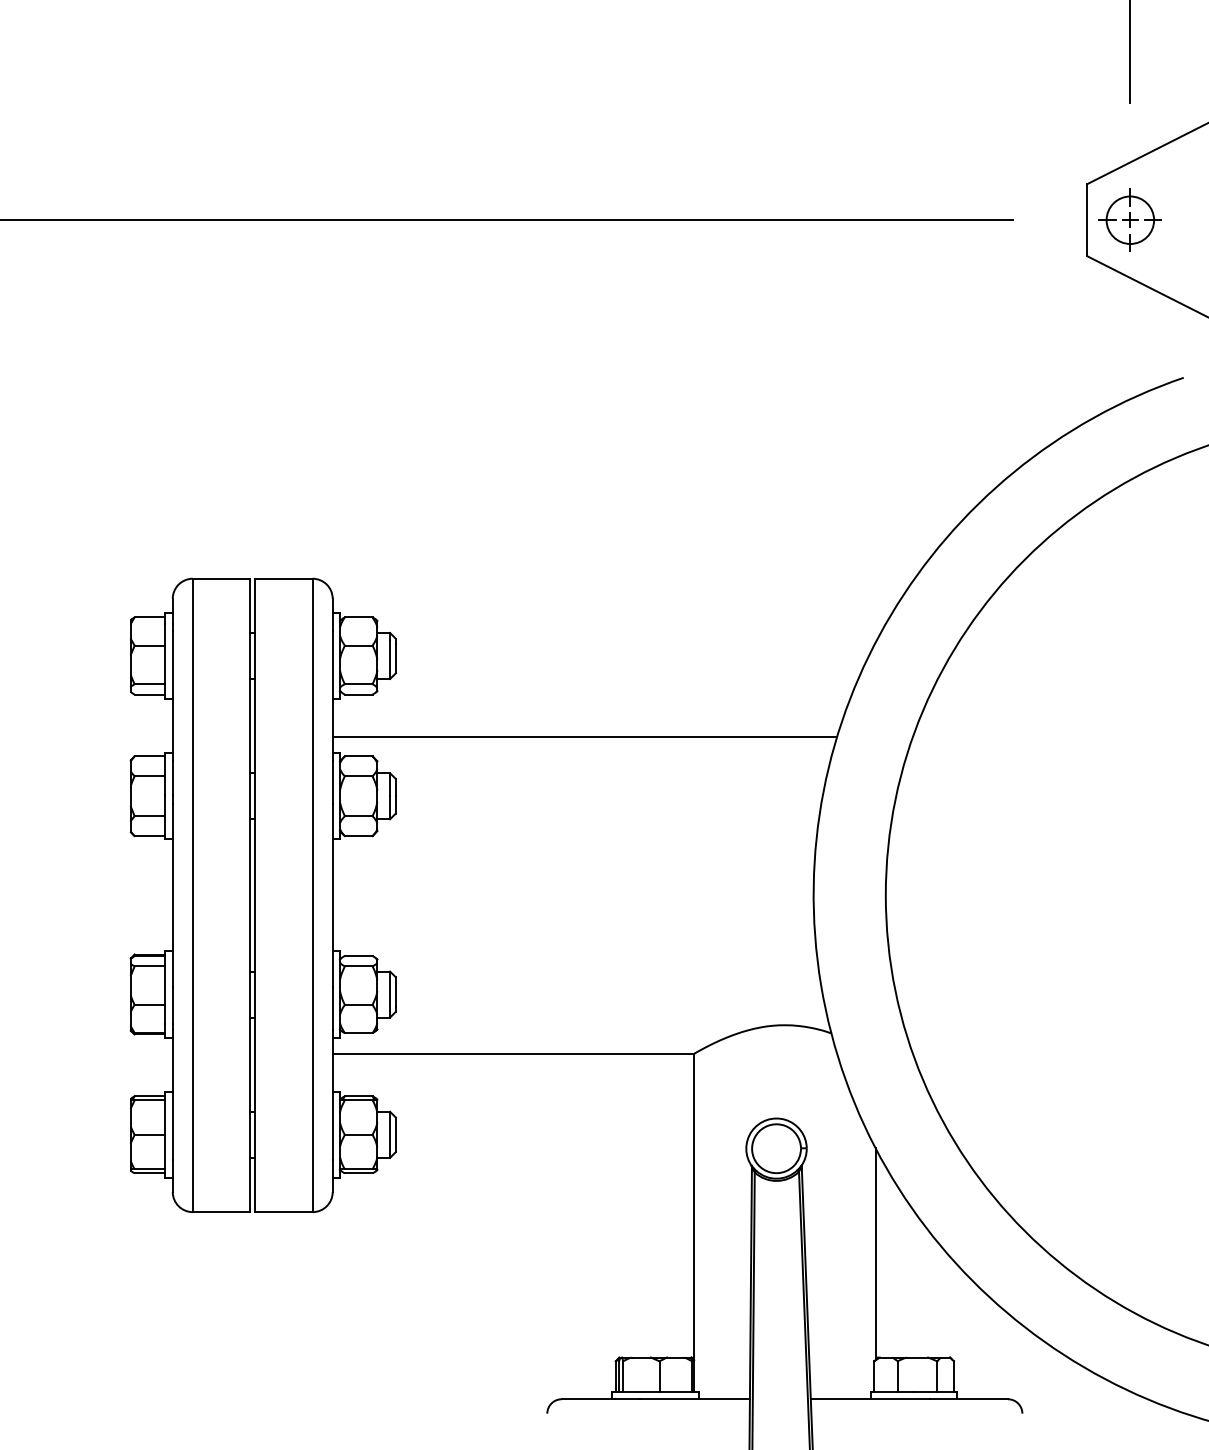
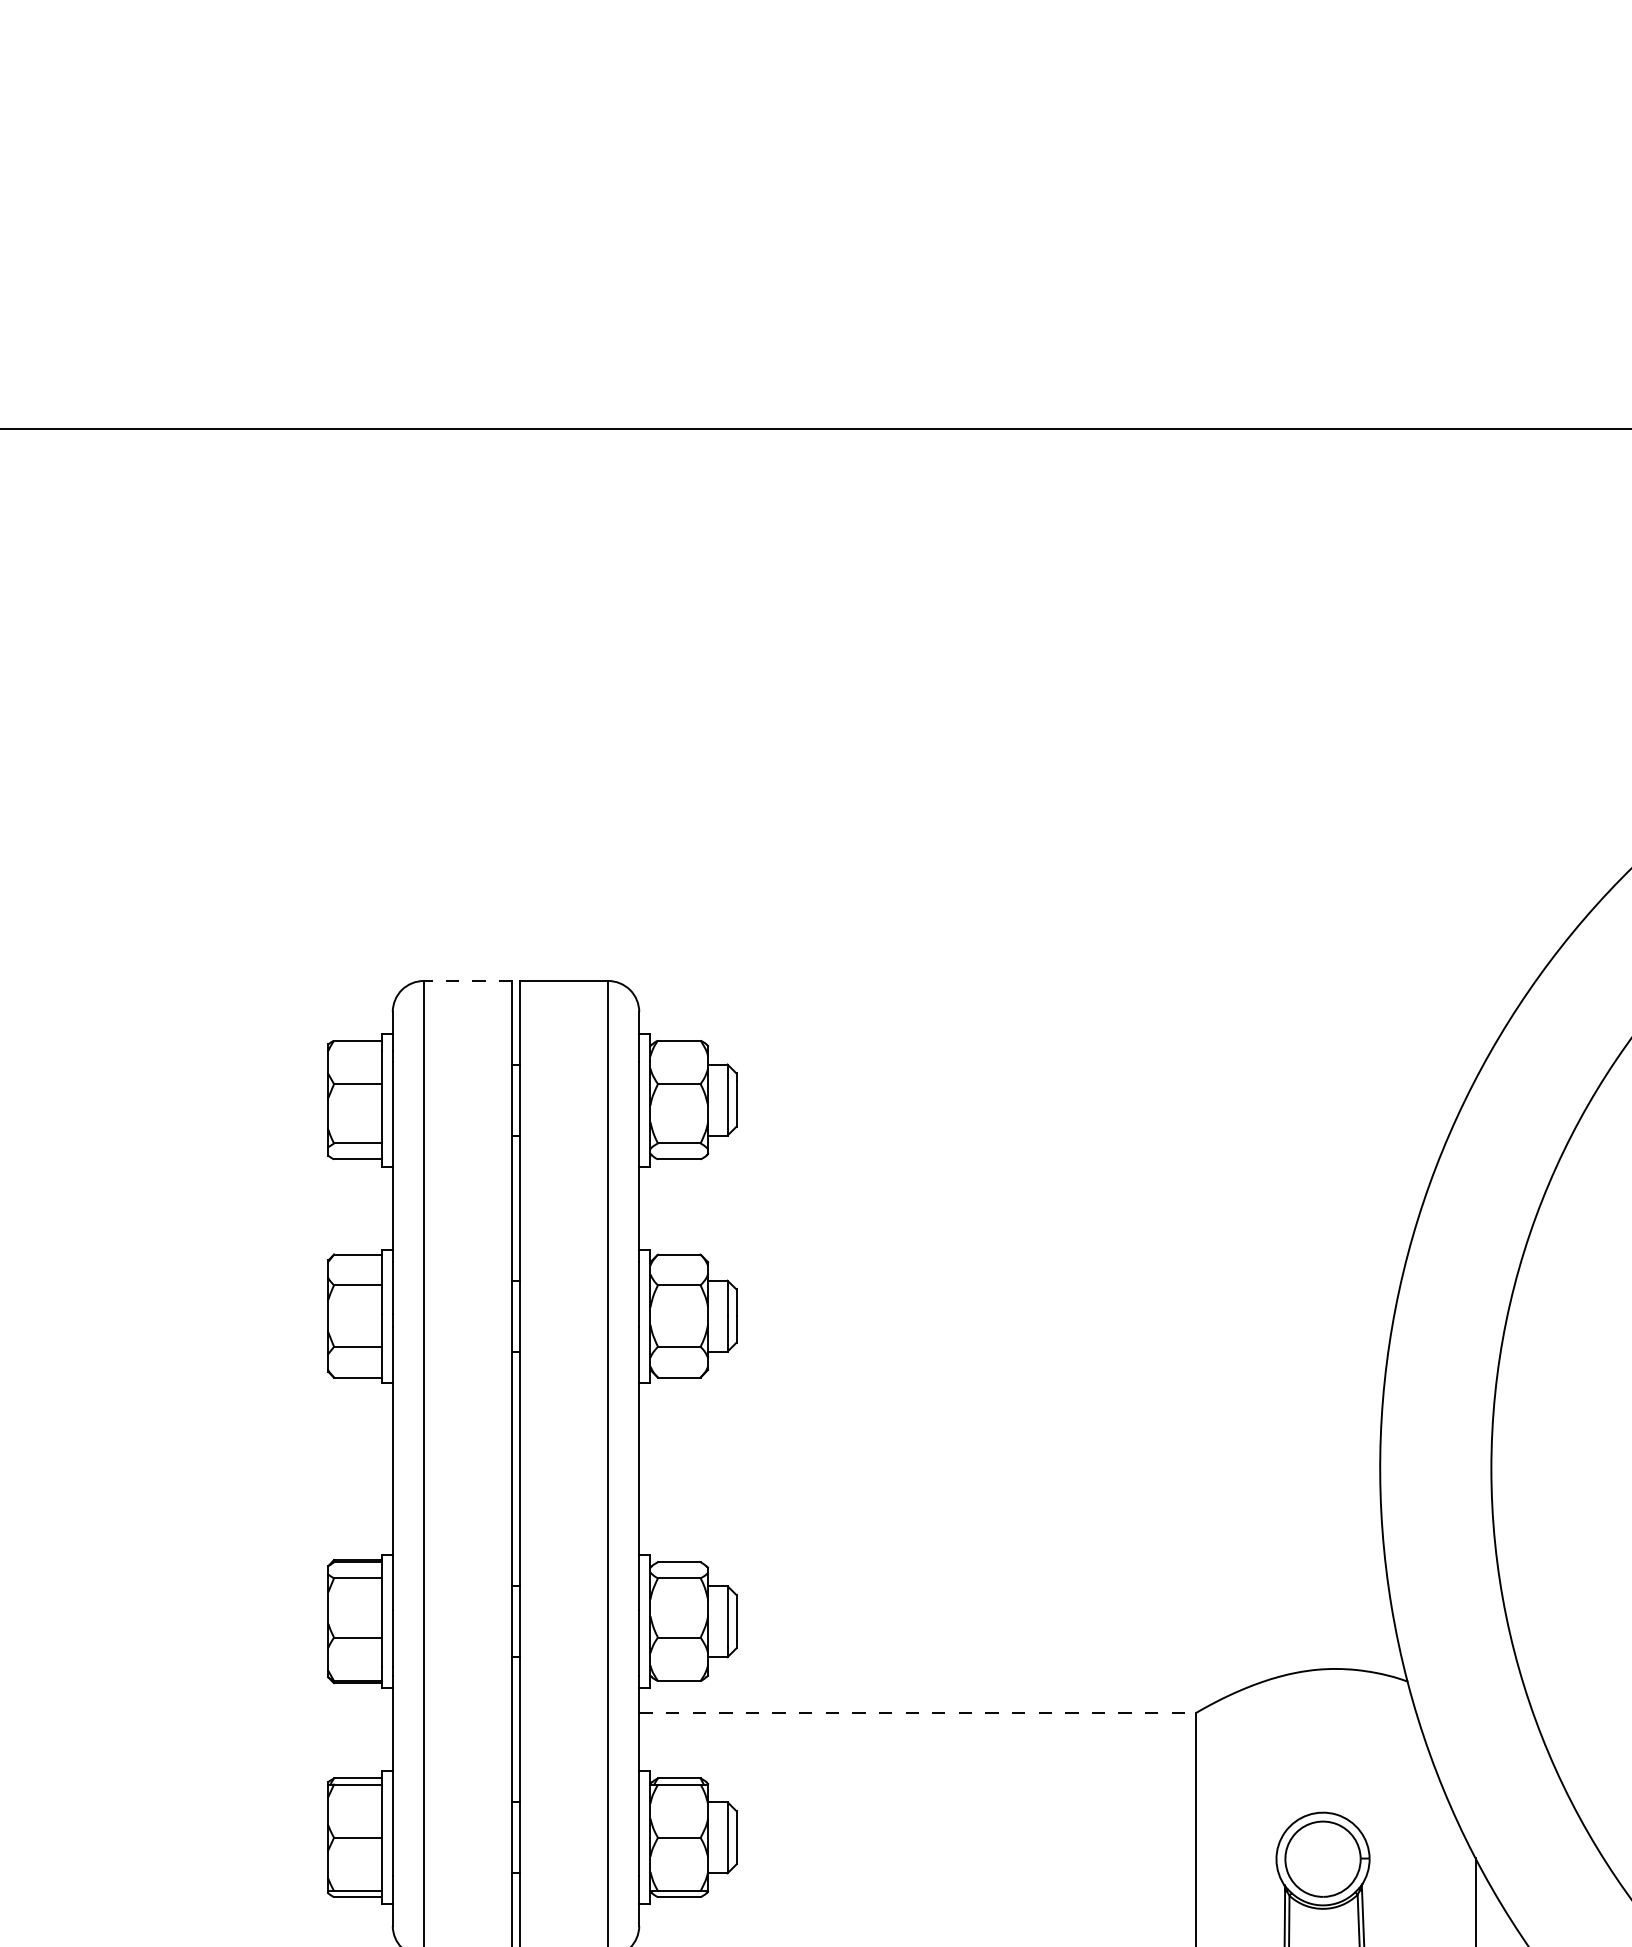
line: (221, 578) -> (467, 980), solid -> dashed
line: (584, 737) -> (1027, 1225), removed
line: (513, 1053) -> (917, 1712), solid -> dashed

